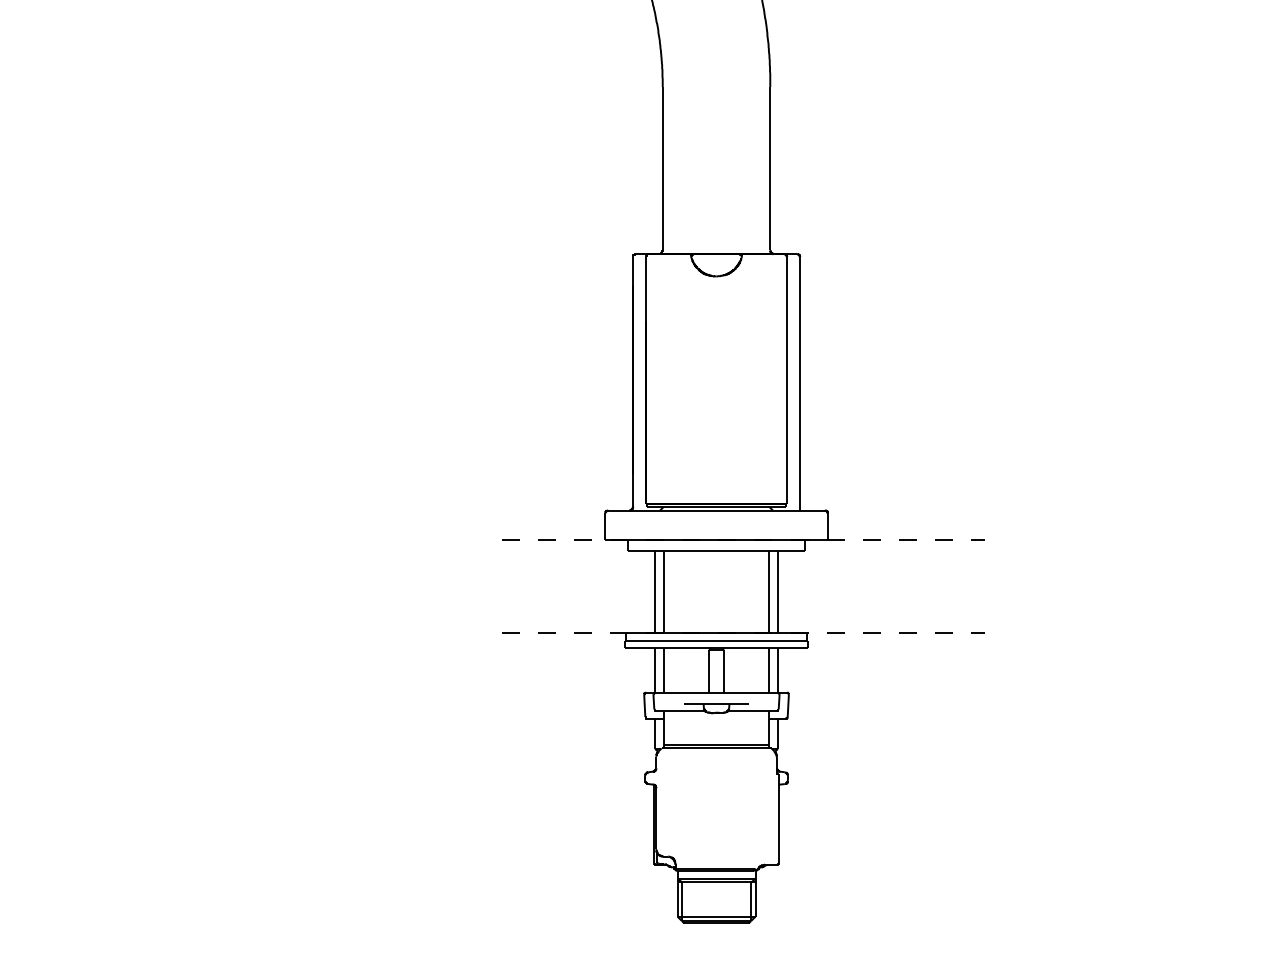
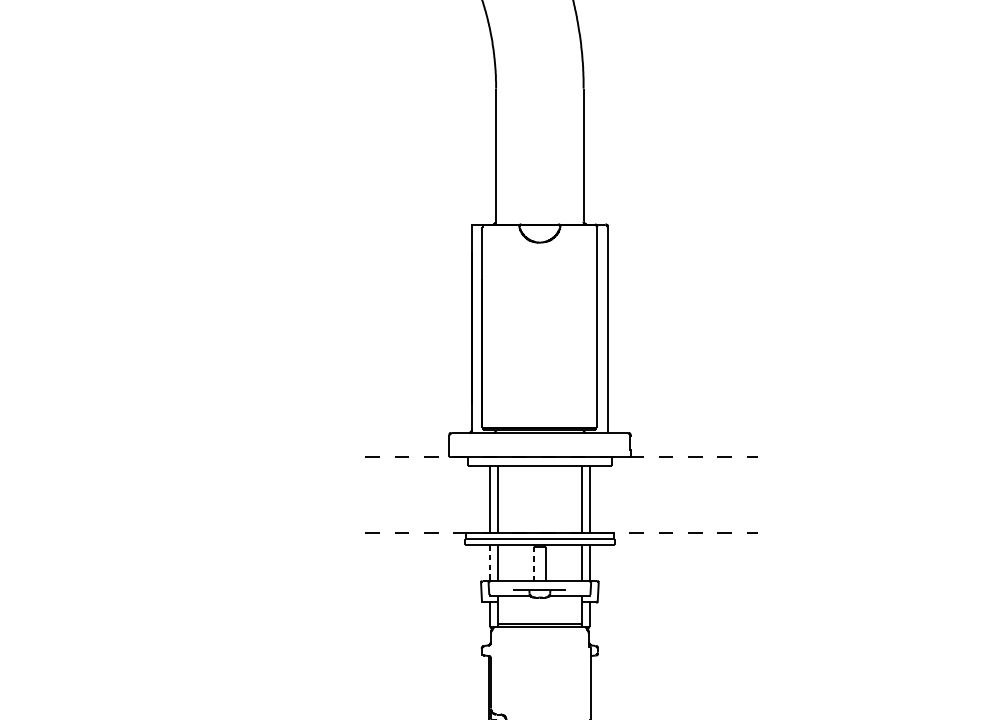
line: (655, 670) -> (490, 563), solid -> dashed
line: (709, 671) -> (534, 564), solid -> dashed

